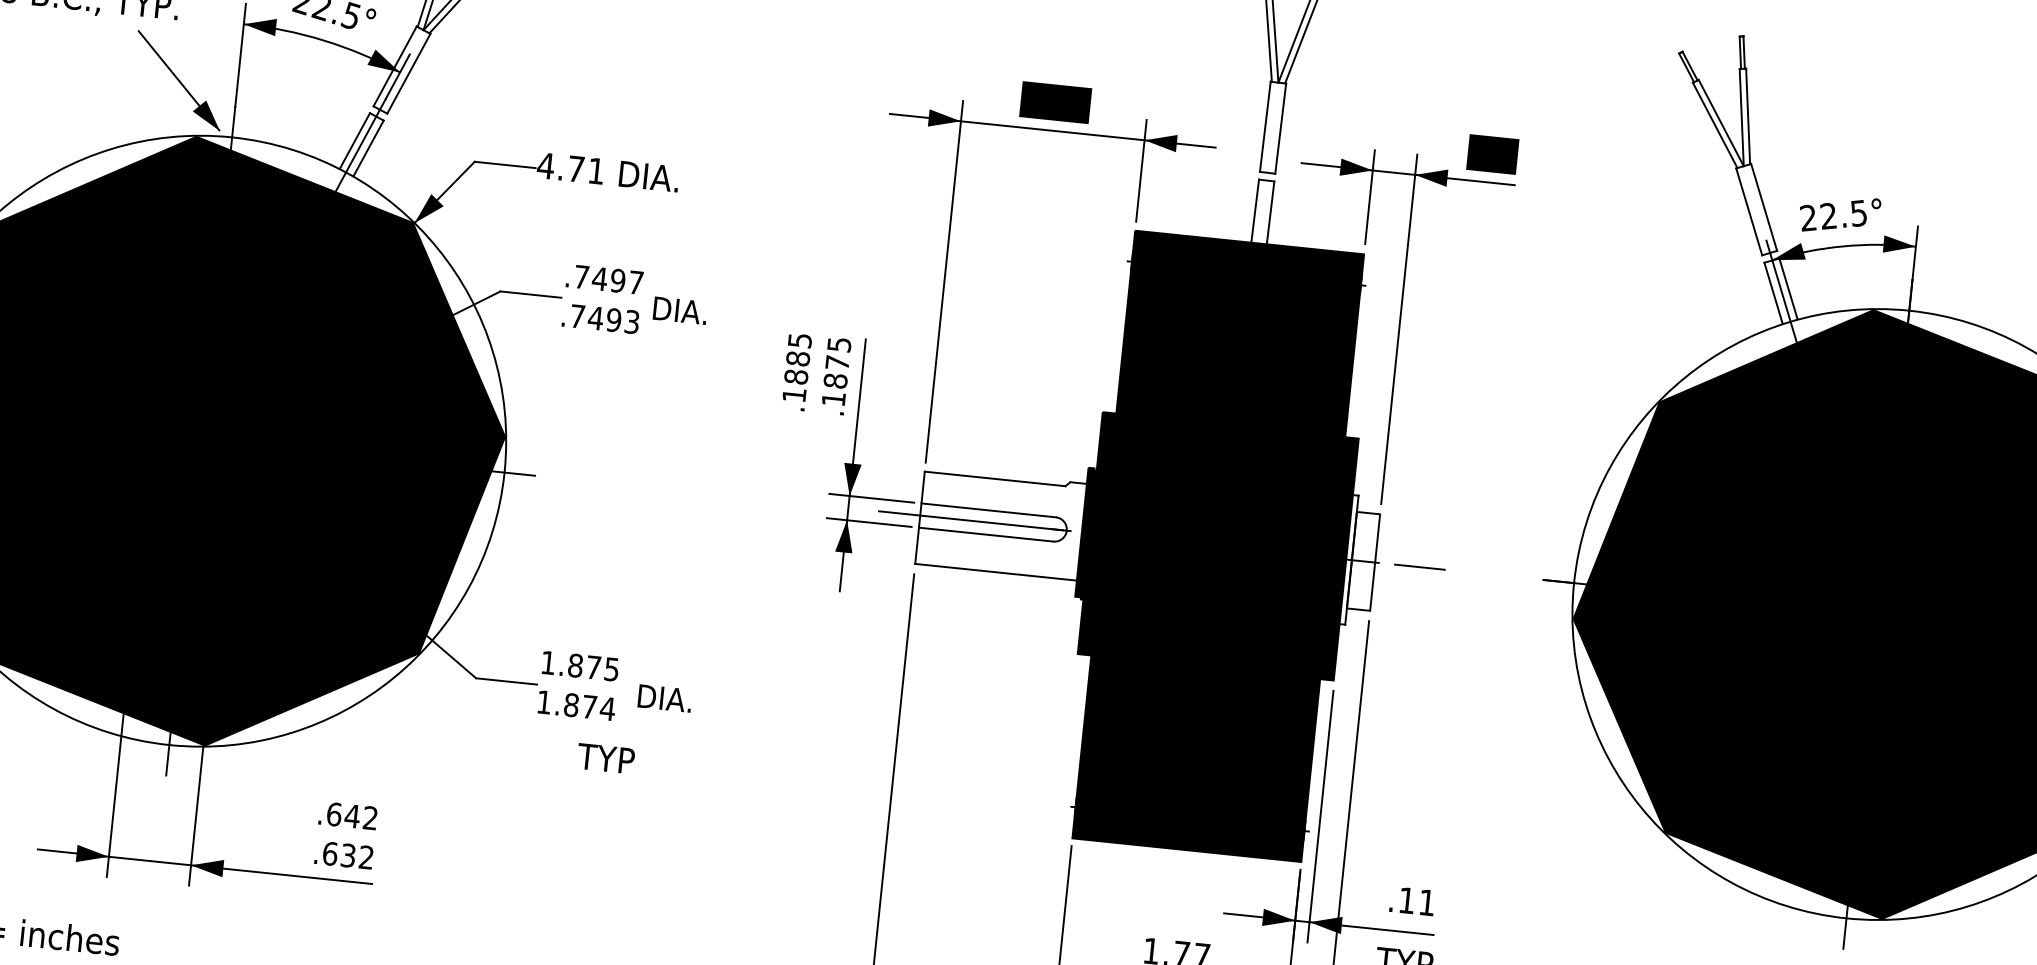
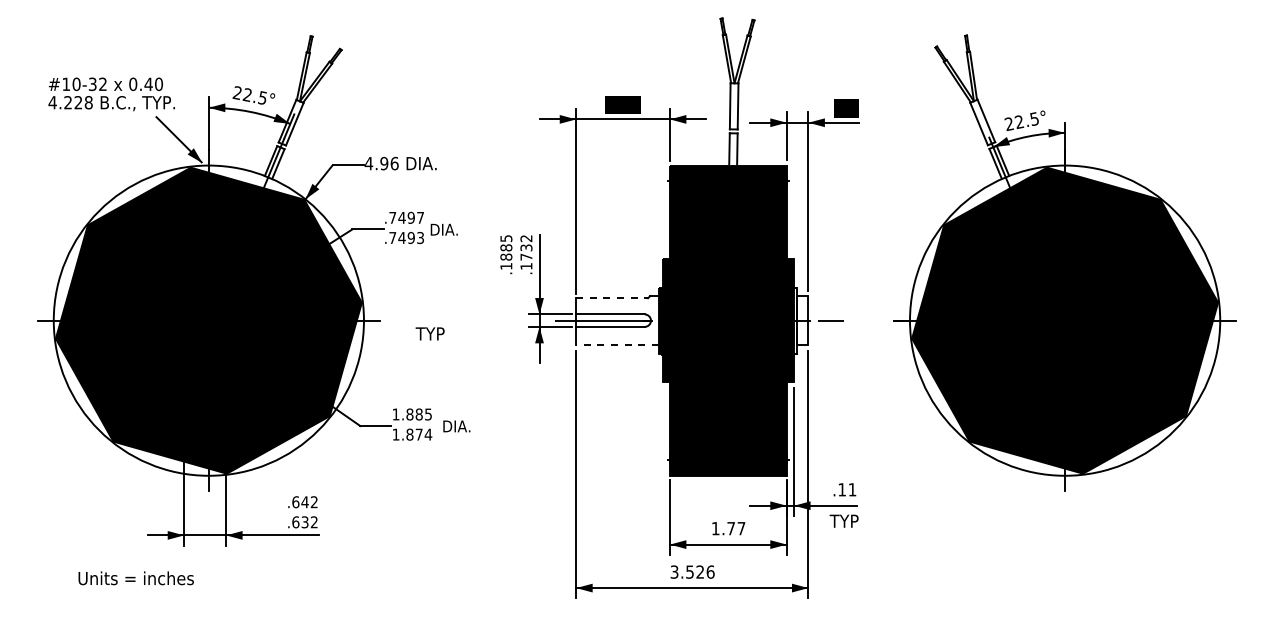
text: (586, 169) -> (389, 163), 4.71 -> 4.96
text: (837, 362) -> (526, 247), .1875 -> .1732
line: (995, 479) -> (612, 298), solid -> dashed
line: (994, 572) -> (616, 345), solid -> dashed
text: (592, 667) -> (418, 414), 1.875 -> 1.885
text: (604, 757) -> (429, 333), moved

